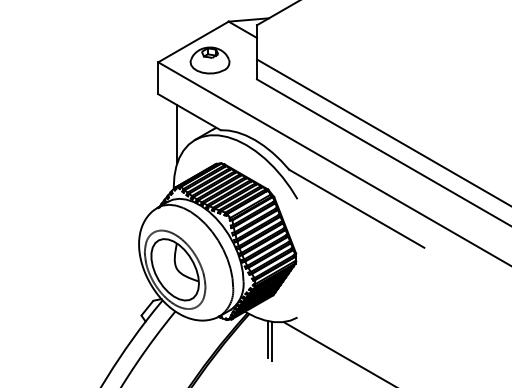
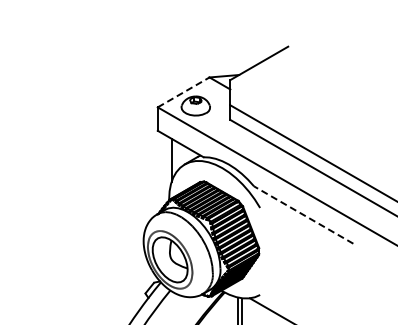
line: (193, 42) -> (183, 92), solid -> dashed
line: (356, 208) -> (303, 214), solid -> dashed

